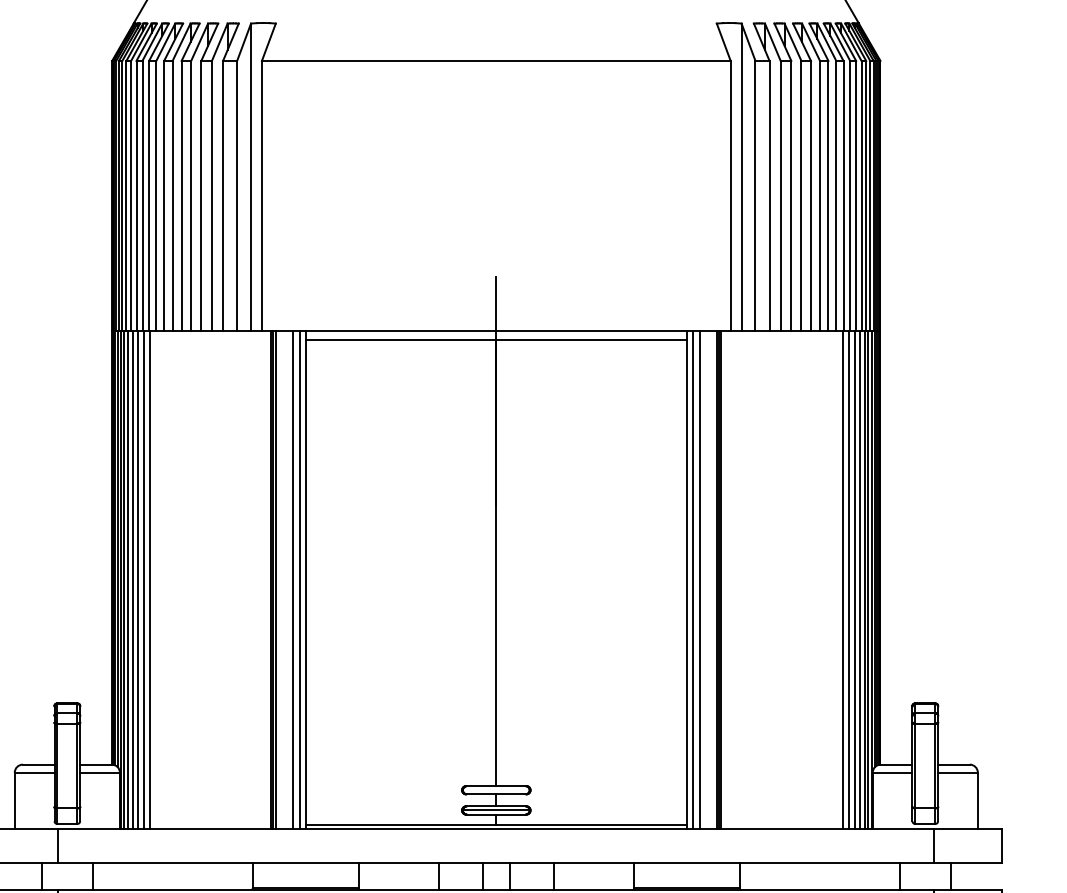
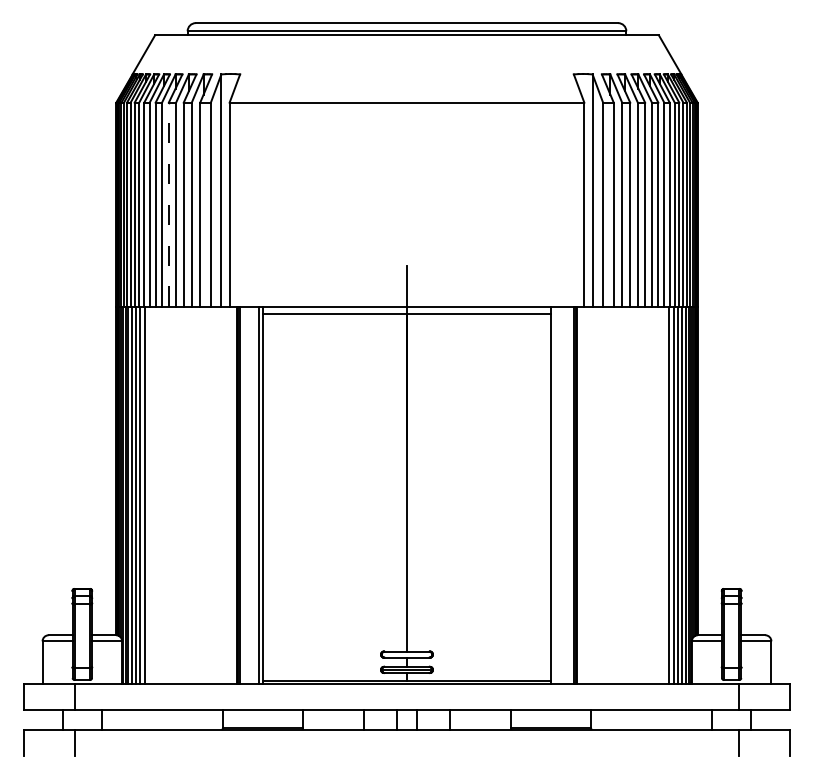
line: (181, 195) -> (168, 204), solid -> dashed
line: (293, 579) -> (253, 495), removed
line: (692, 579) -> (555, 495), removed
line: (699, 579) -> (560, 495), removed

